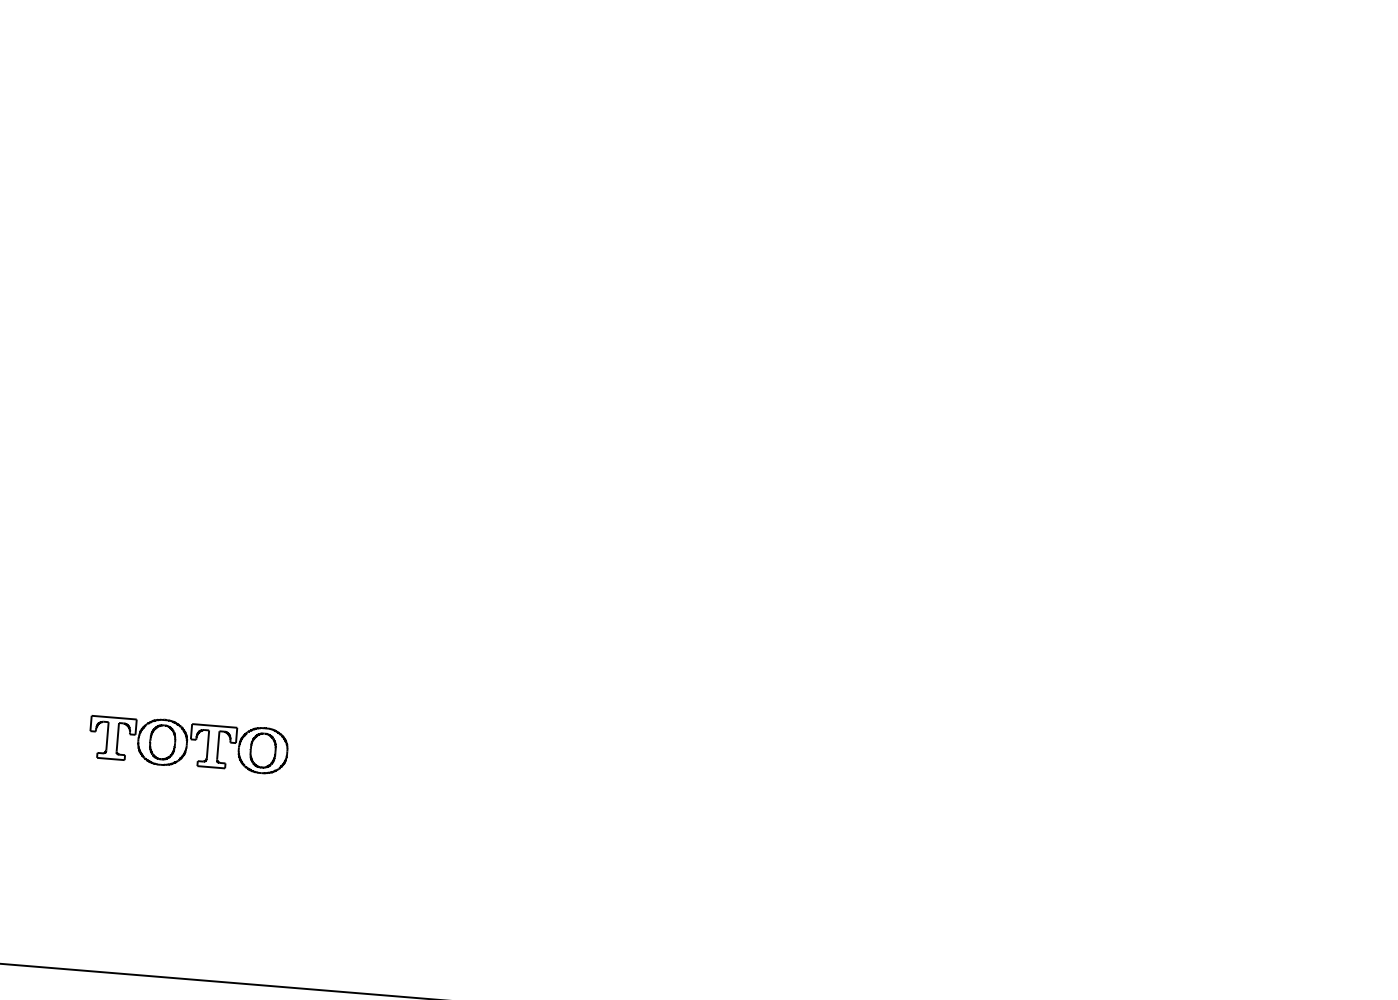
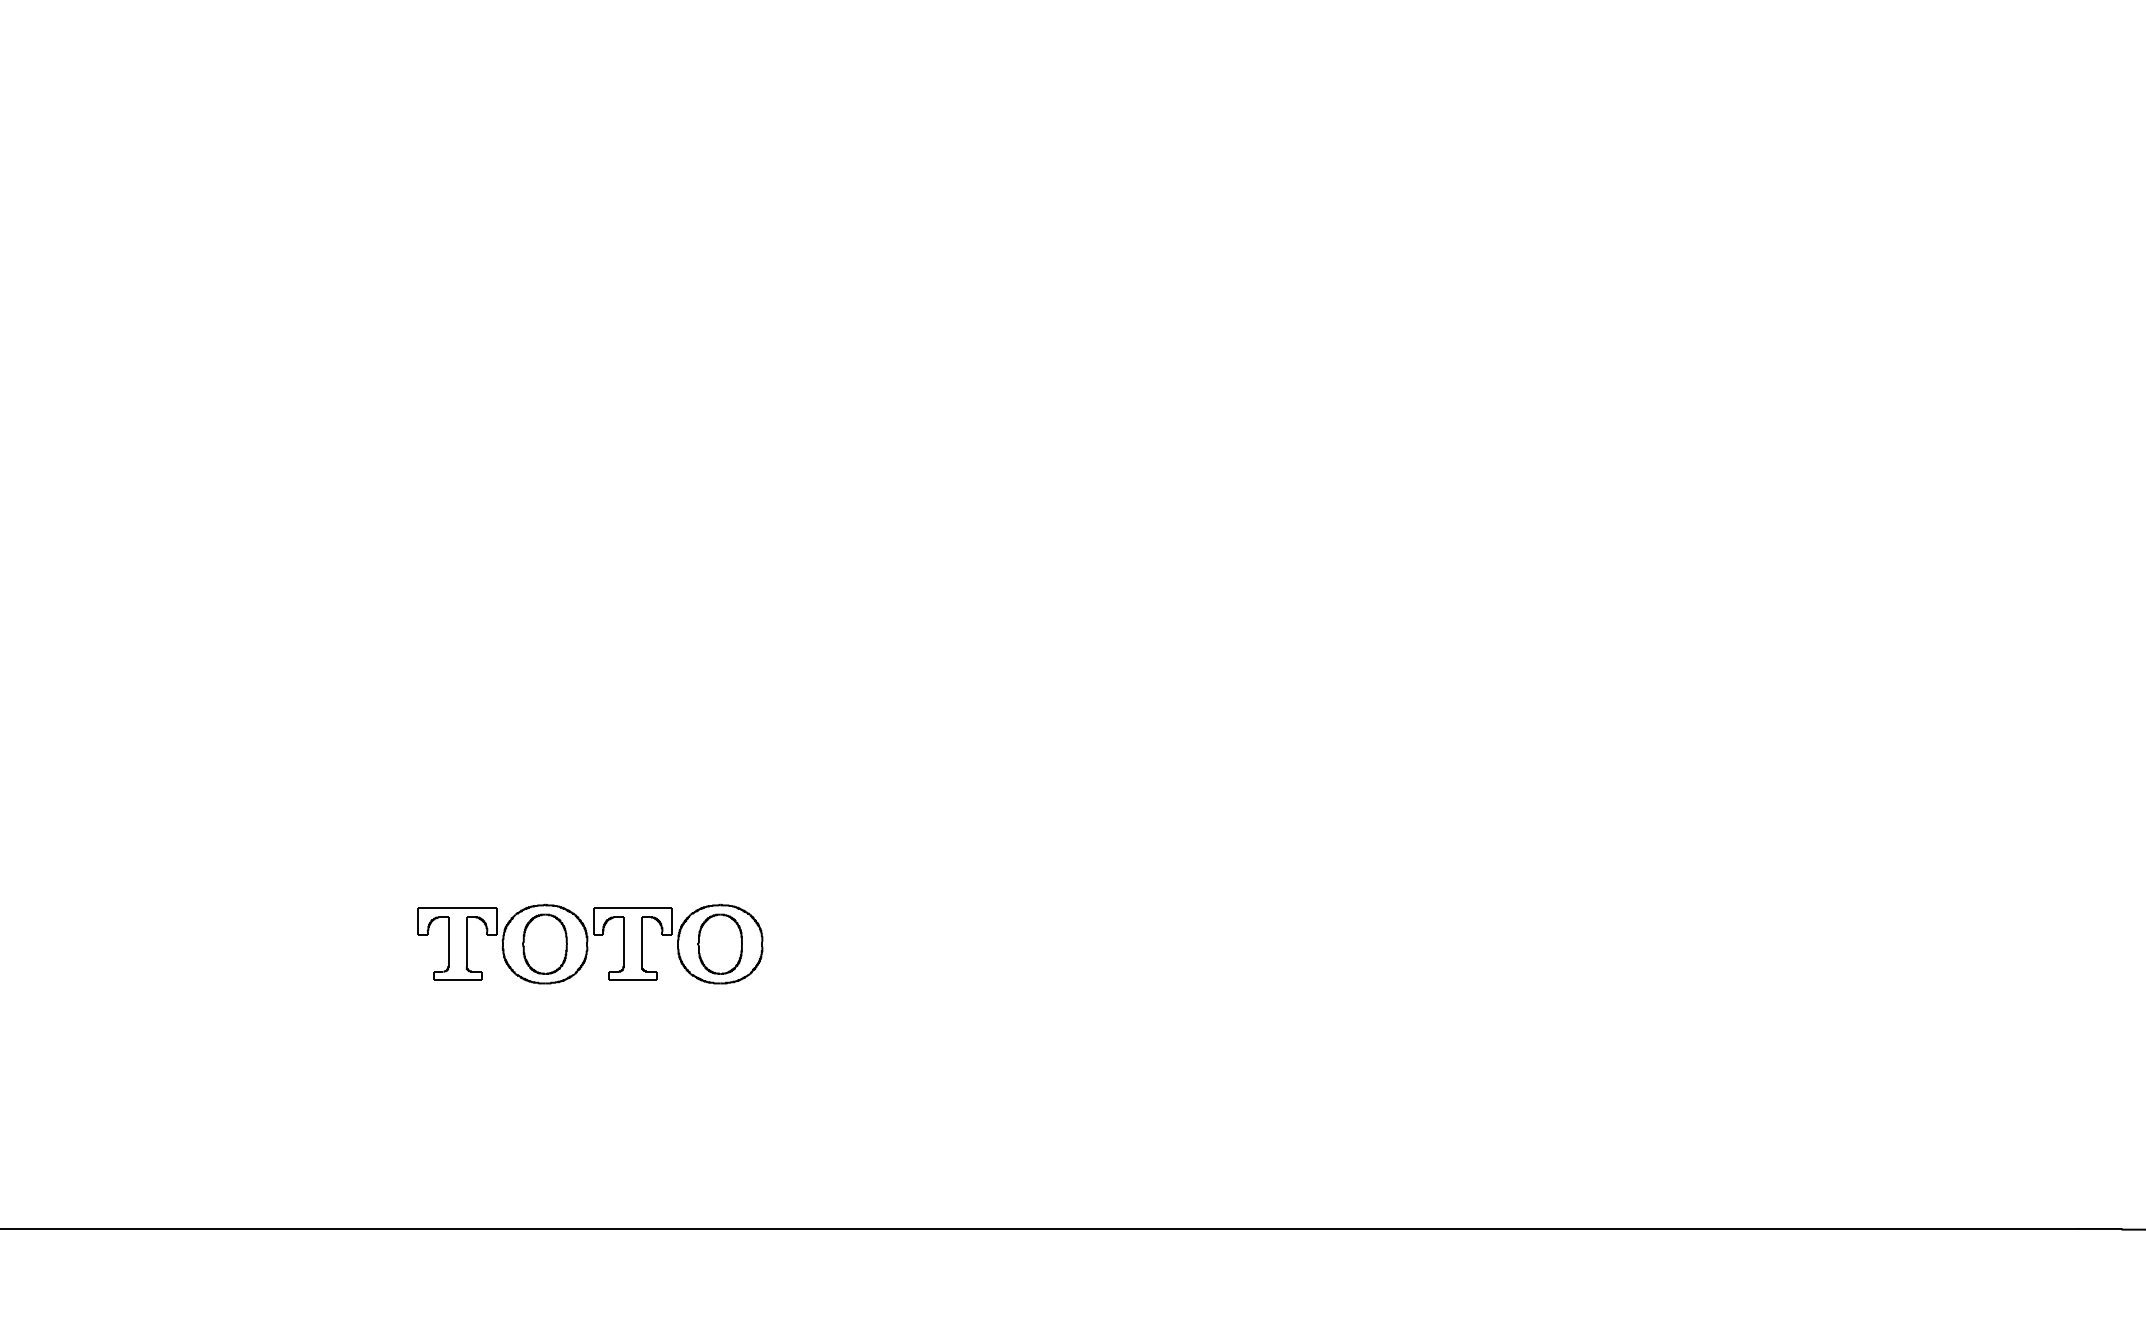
part: (188, 744) -> (590, 944), size x1.43

